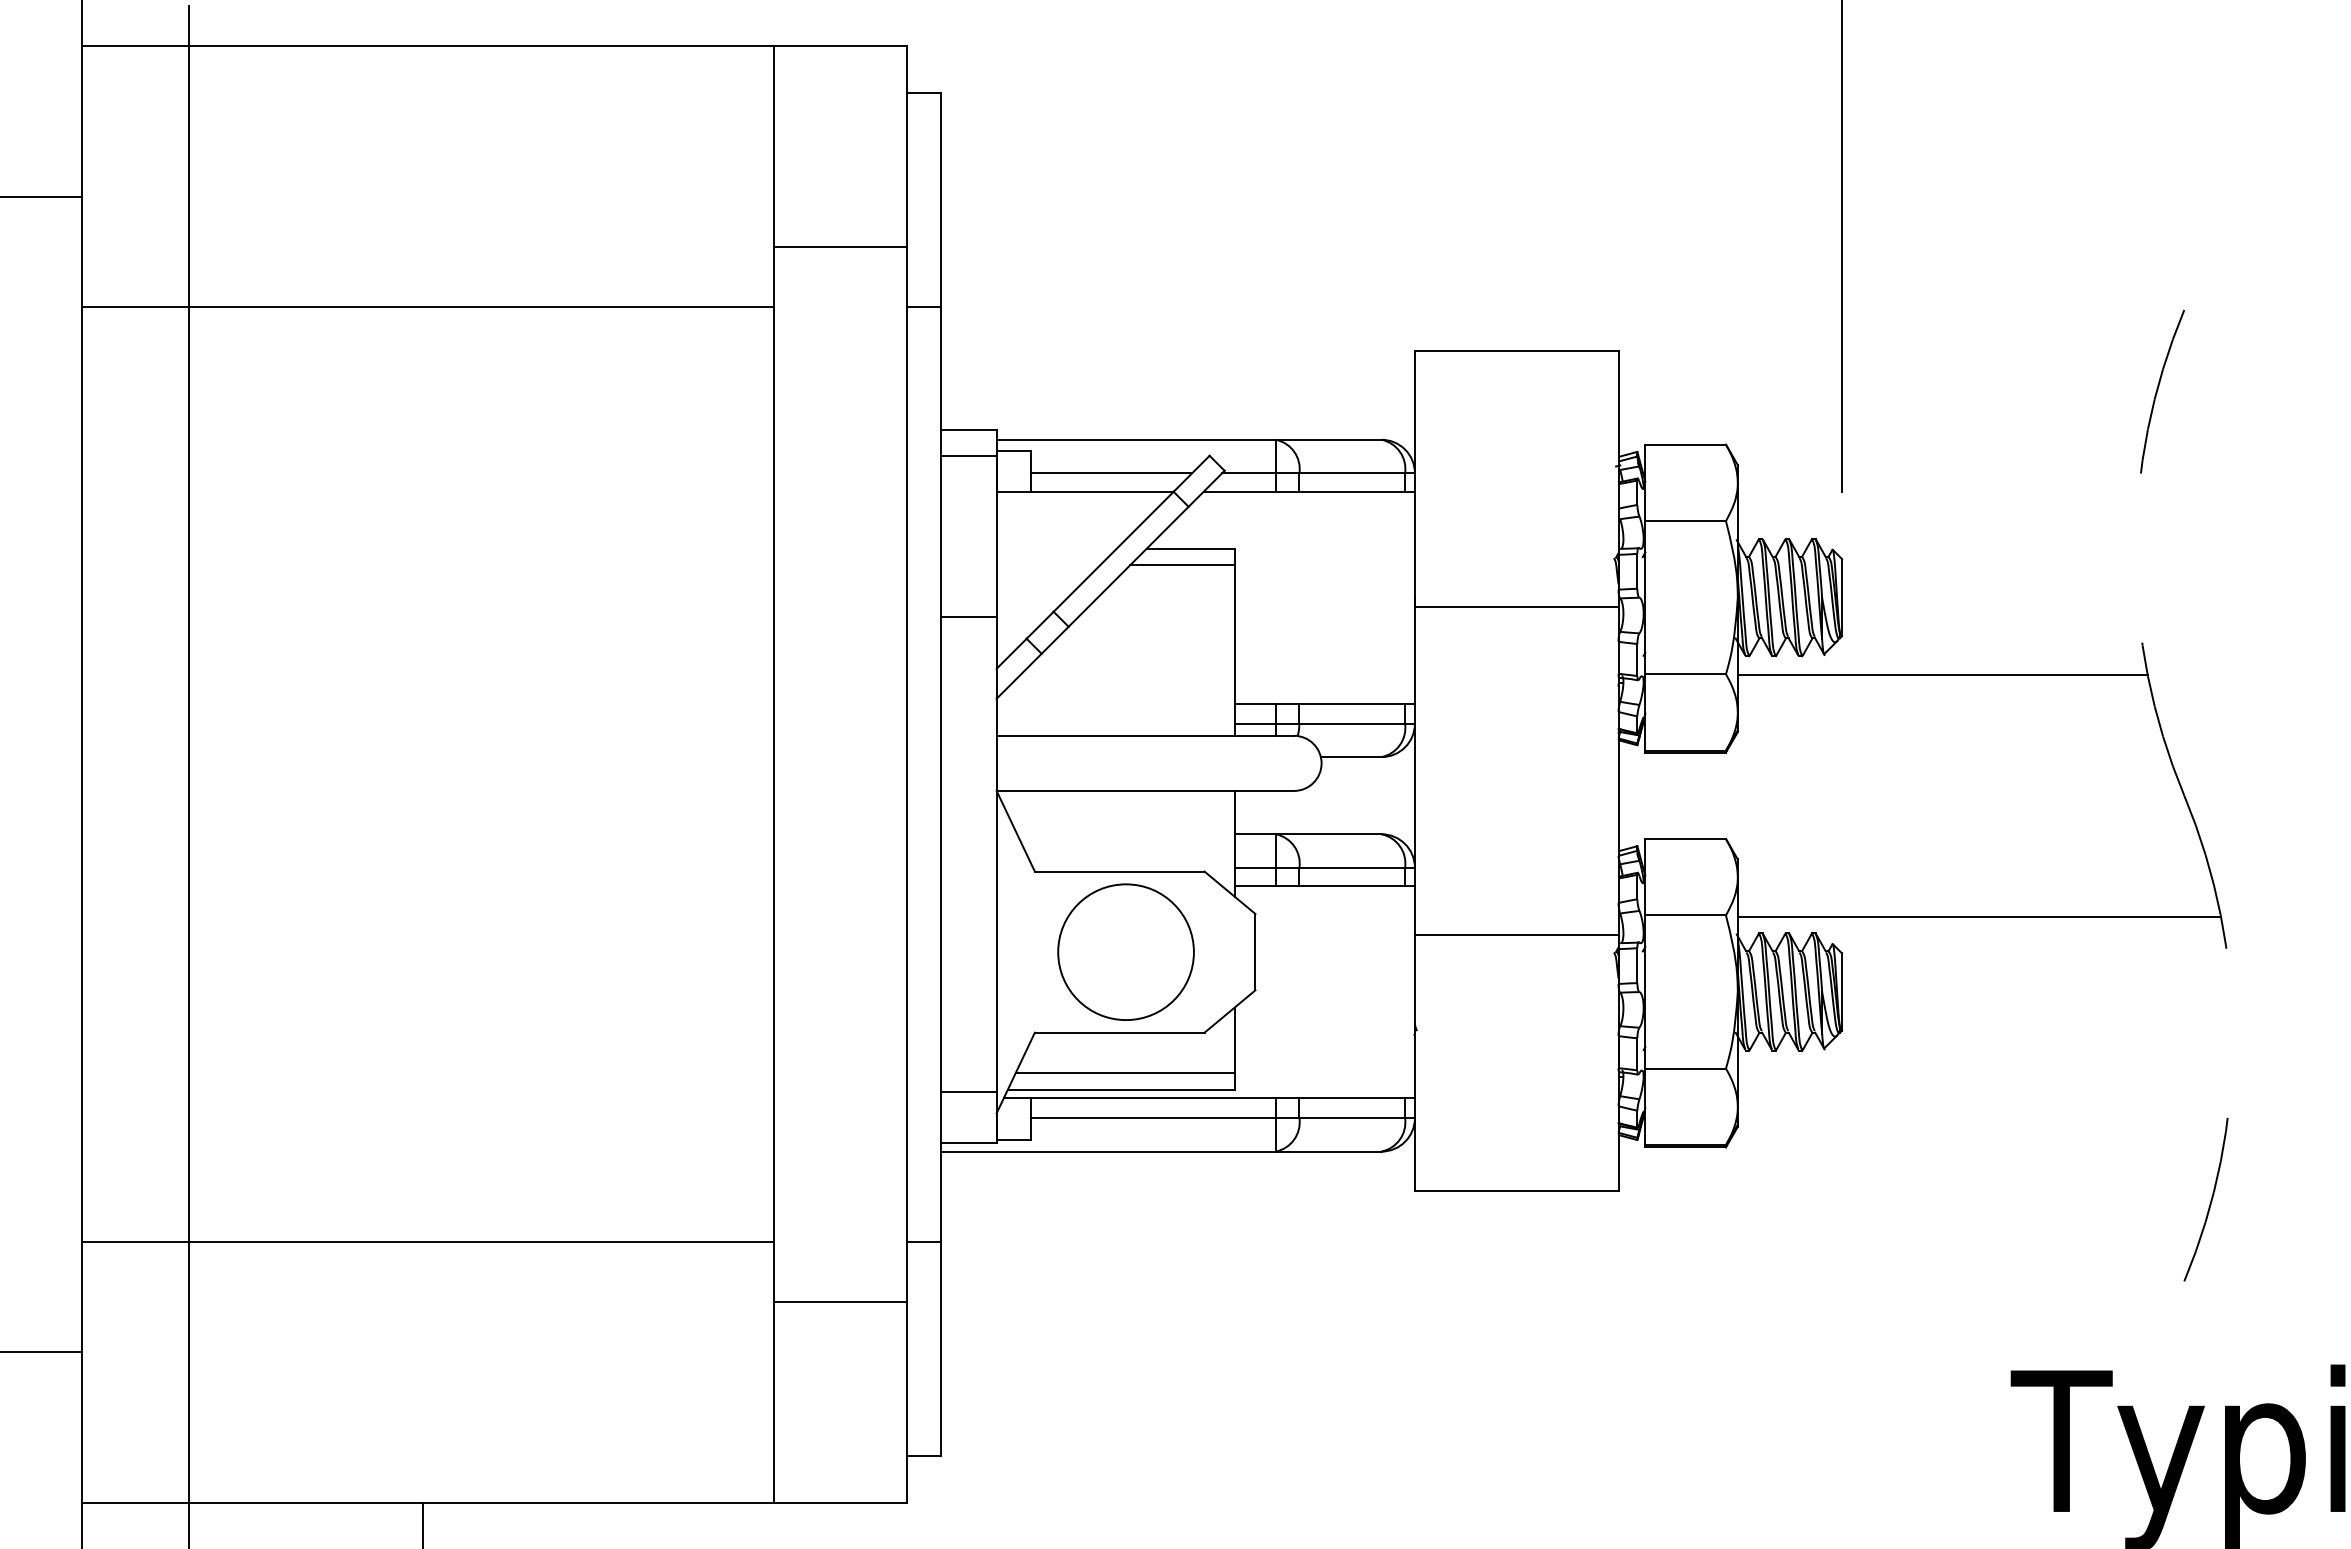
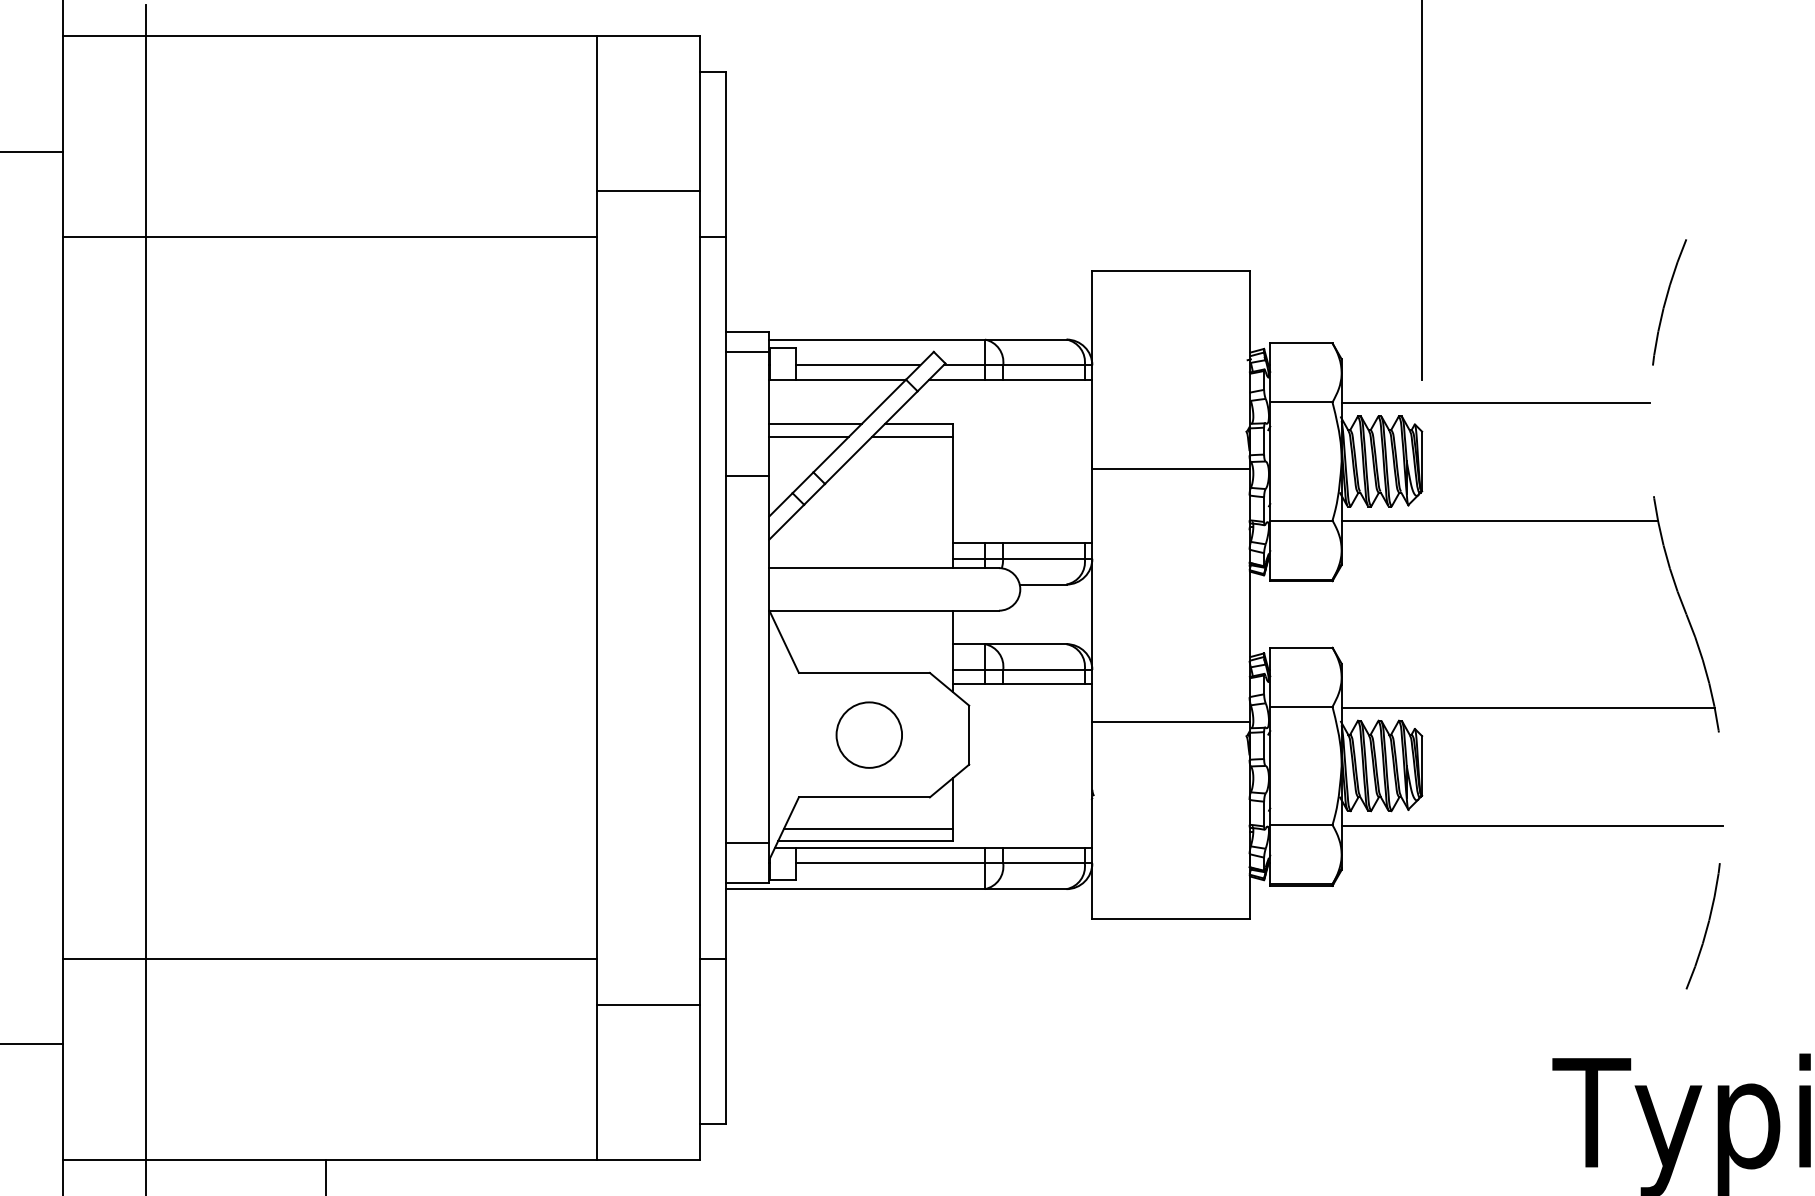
line: (1936, 522) -> (1495, 403), added
line: (1056, 548) -> (815, 423), added
line: (1048, 565) -> (809, 436), added
circle: (1125, 951) -> (868, 734), size x0.62
line: (1984, 1069) -> (1532, 825), added

